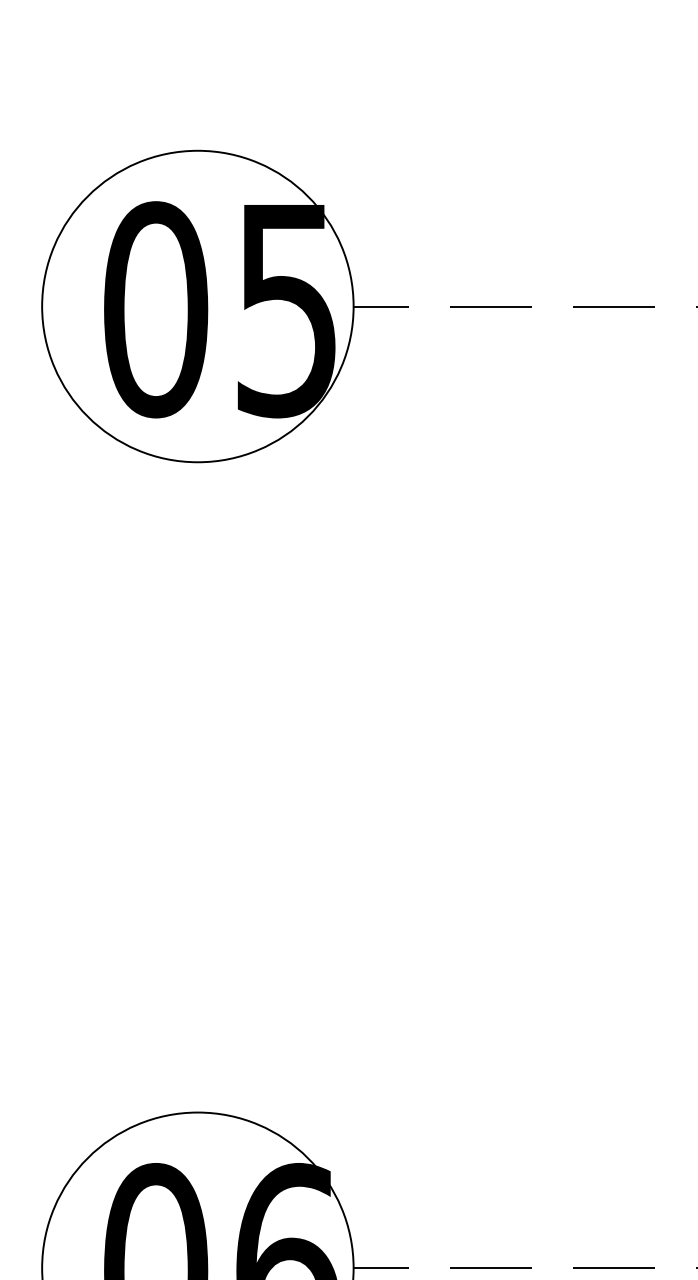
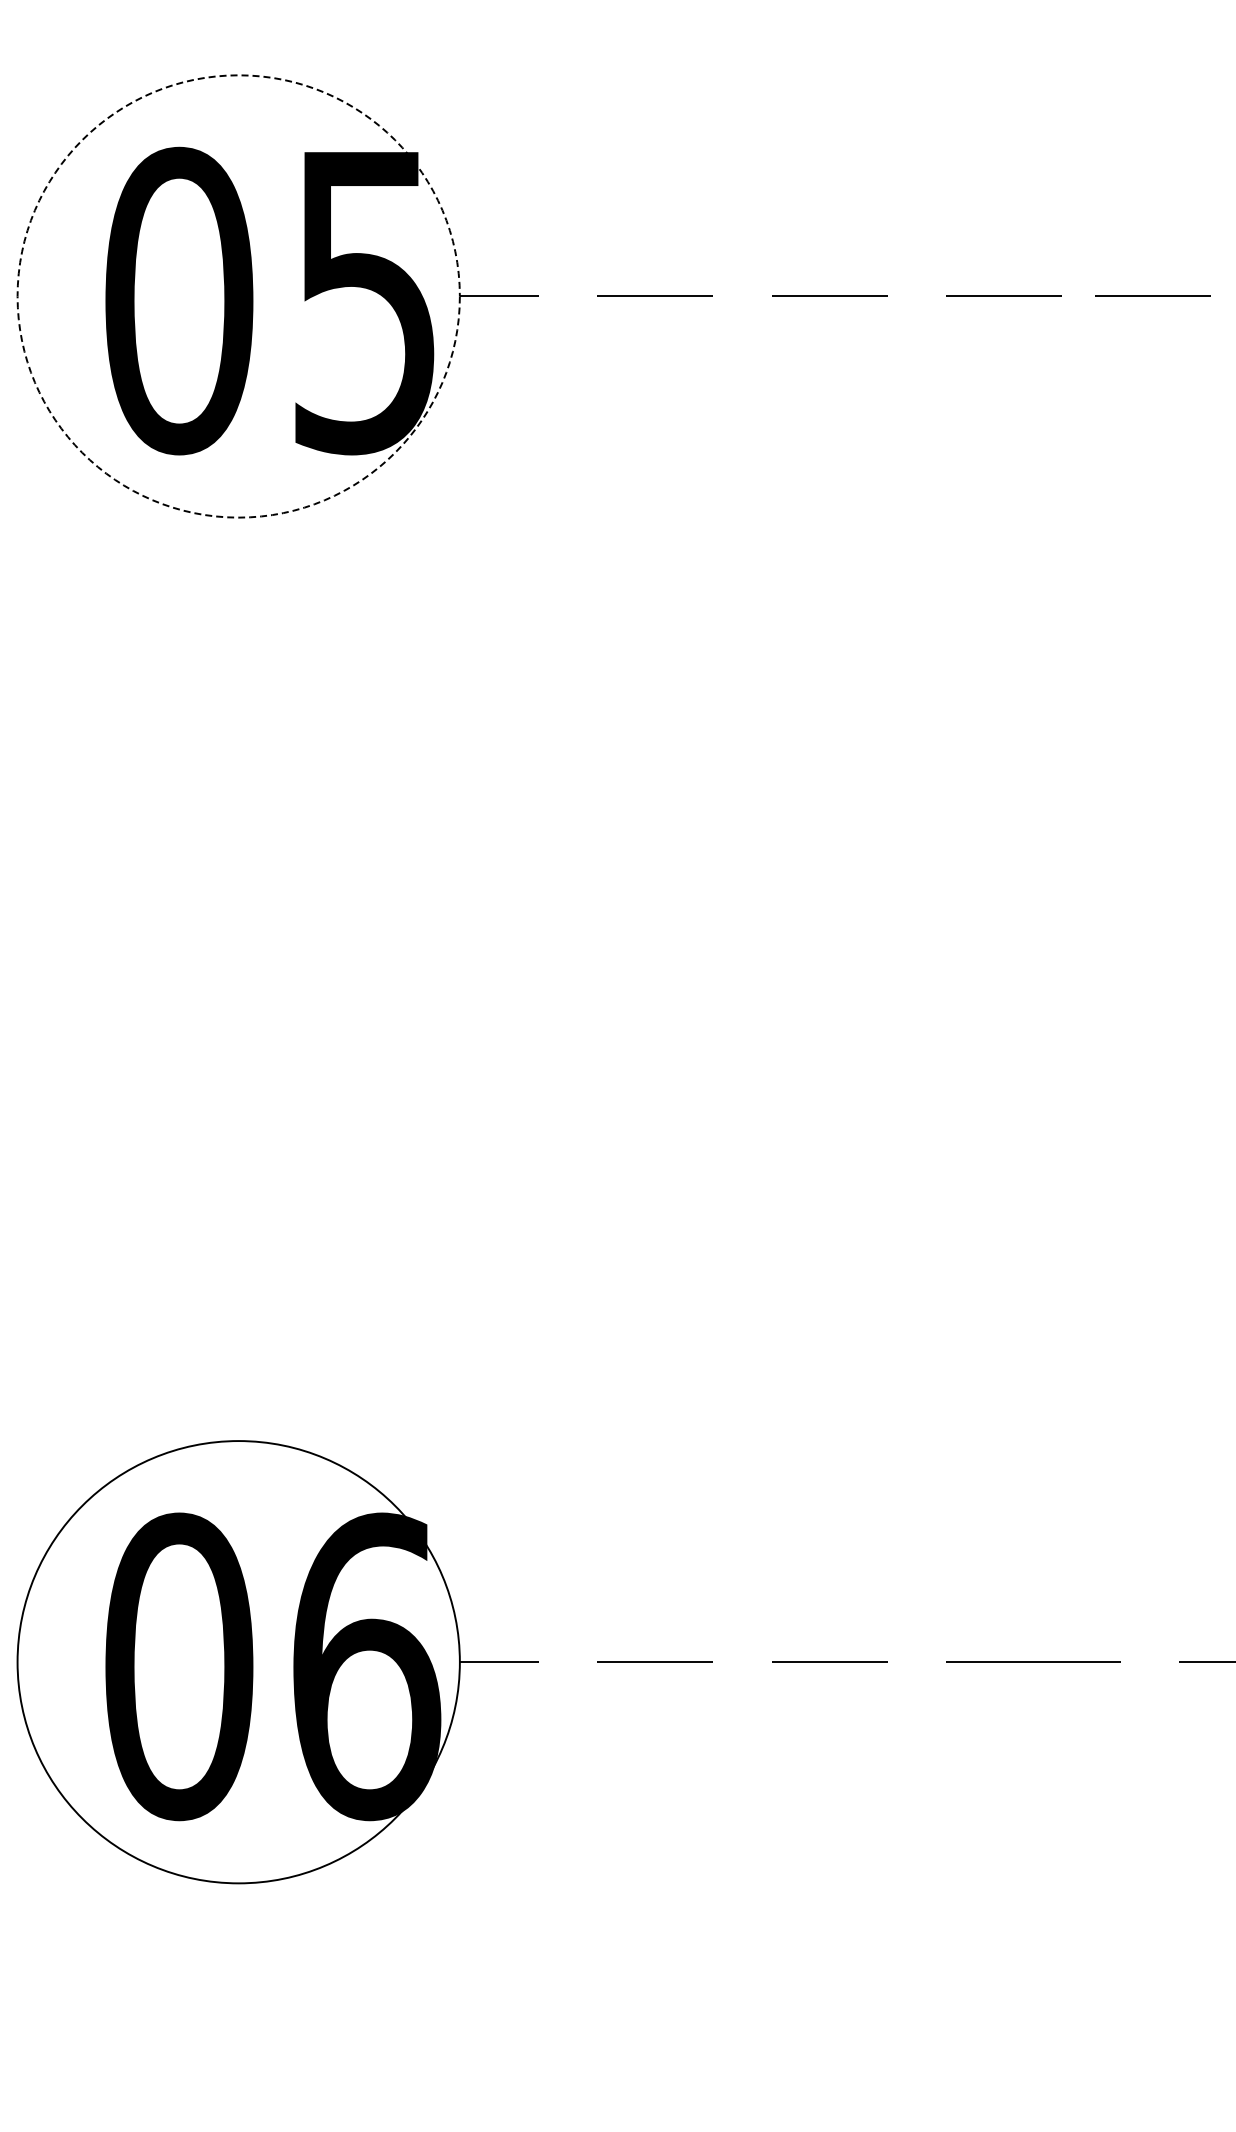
circle: (197, 306) -> (238, 296), solid -> dashed

